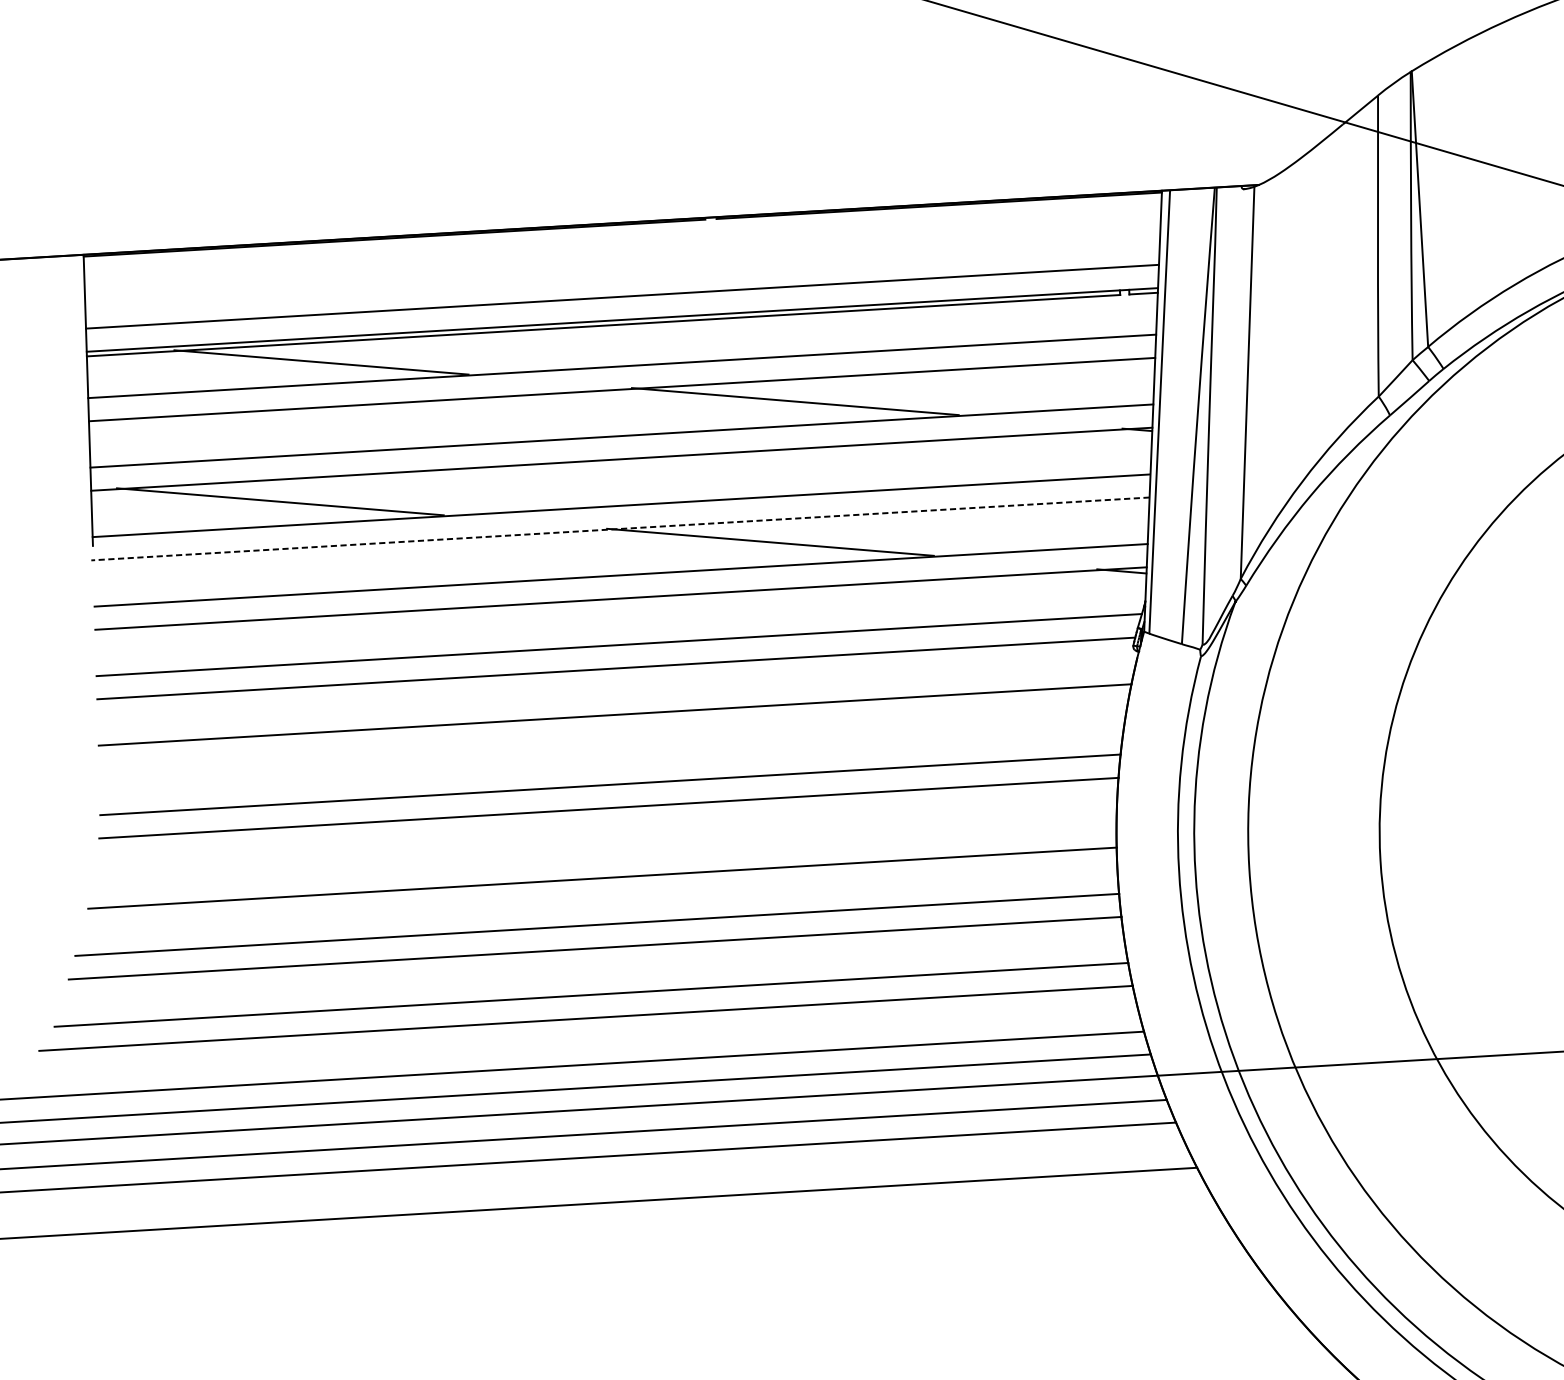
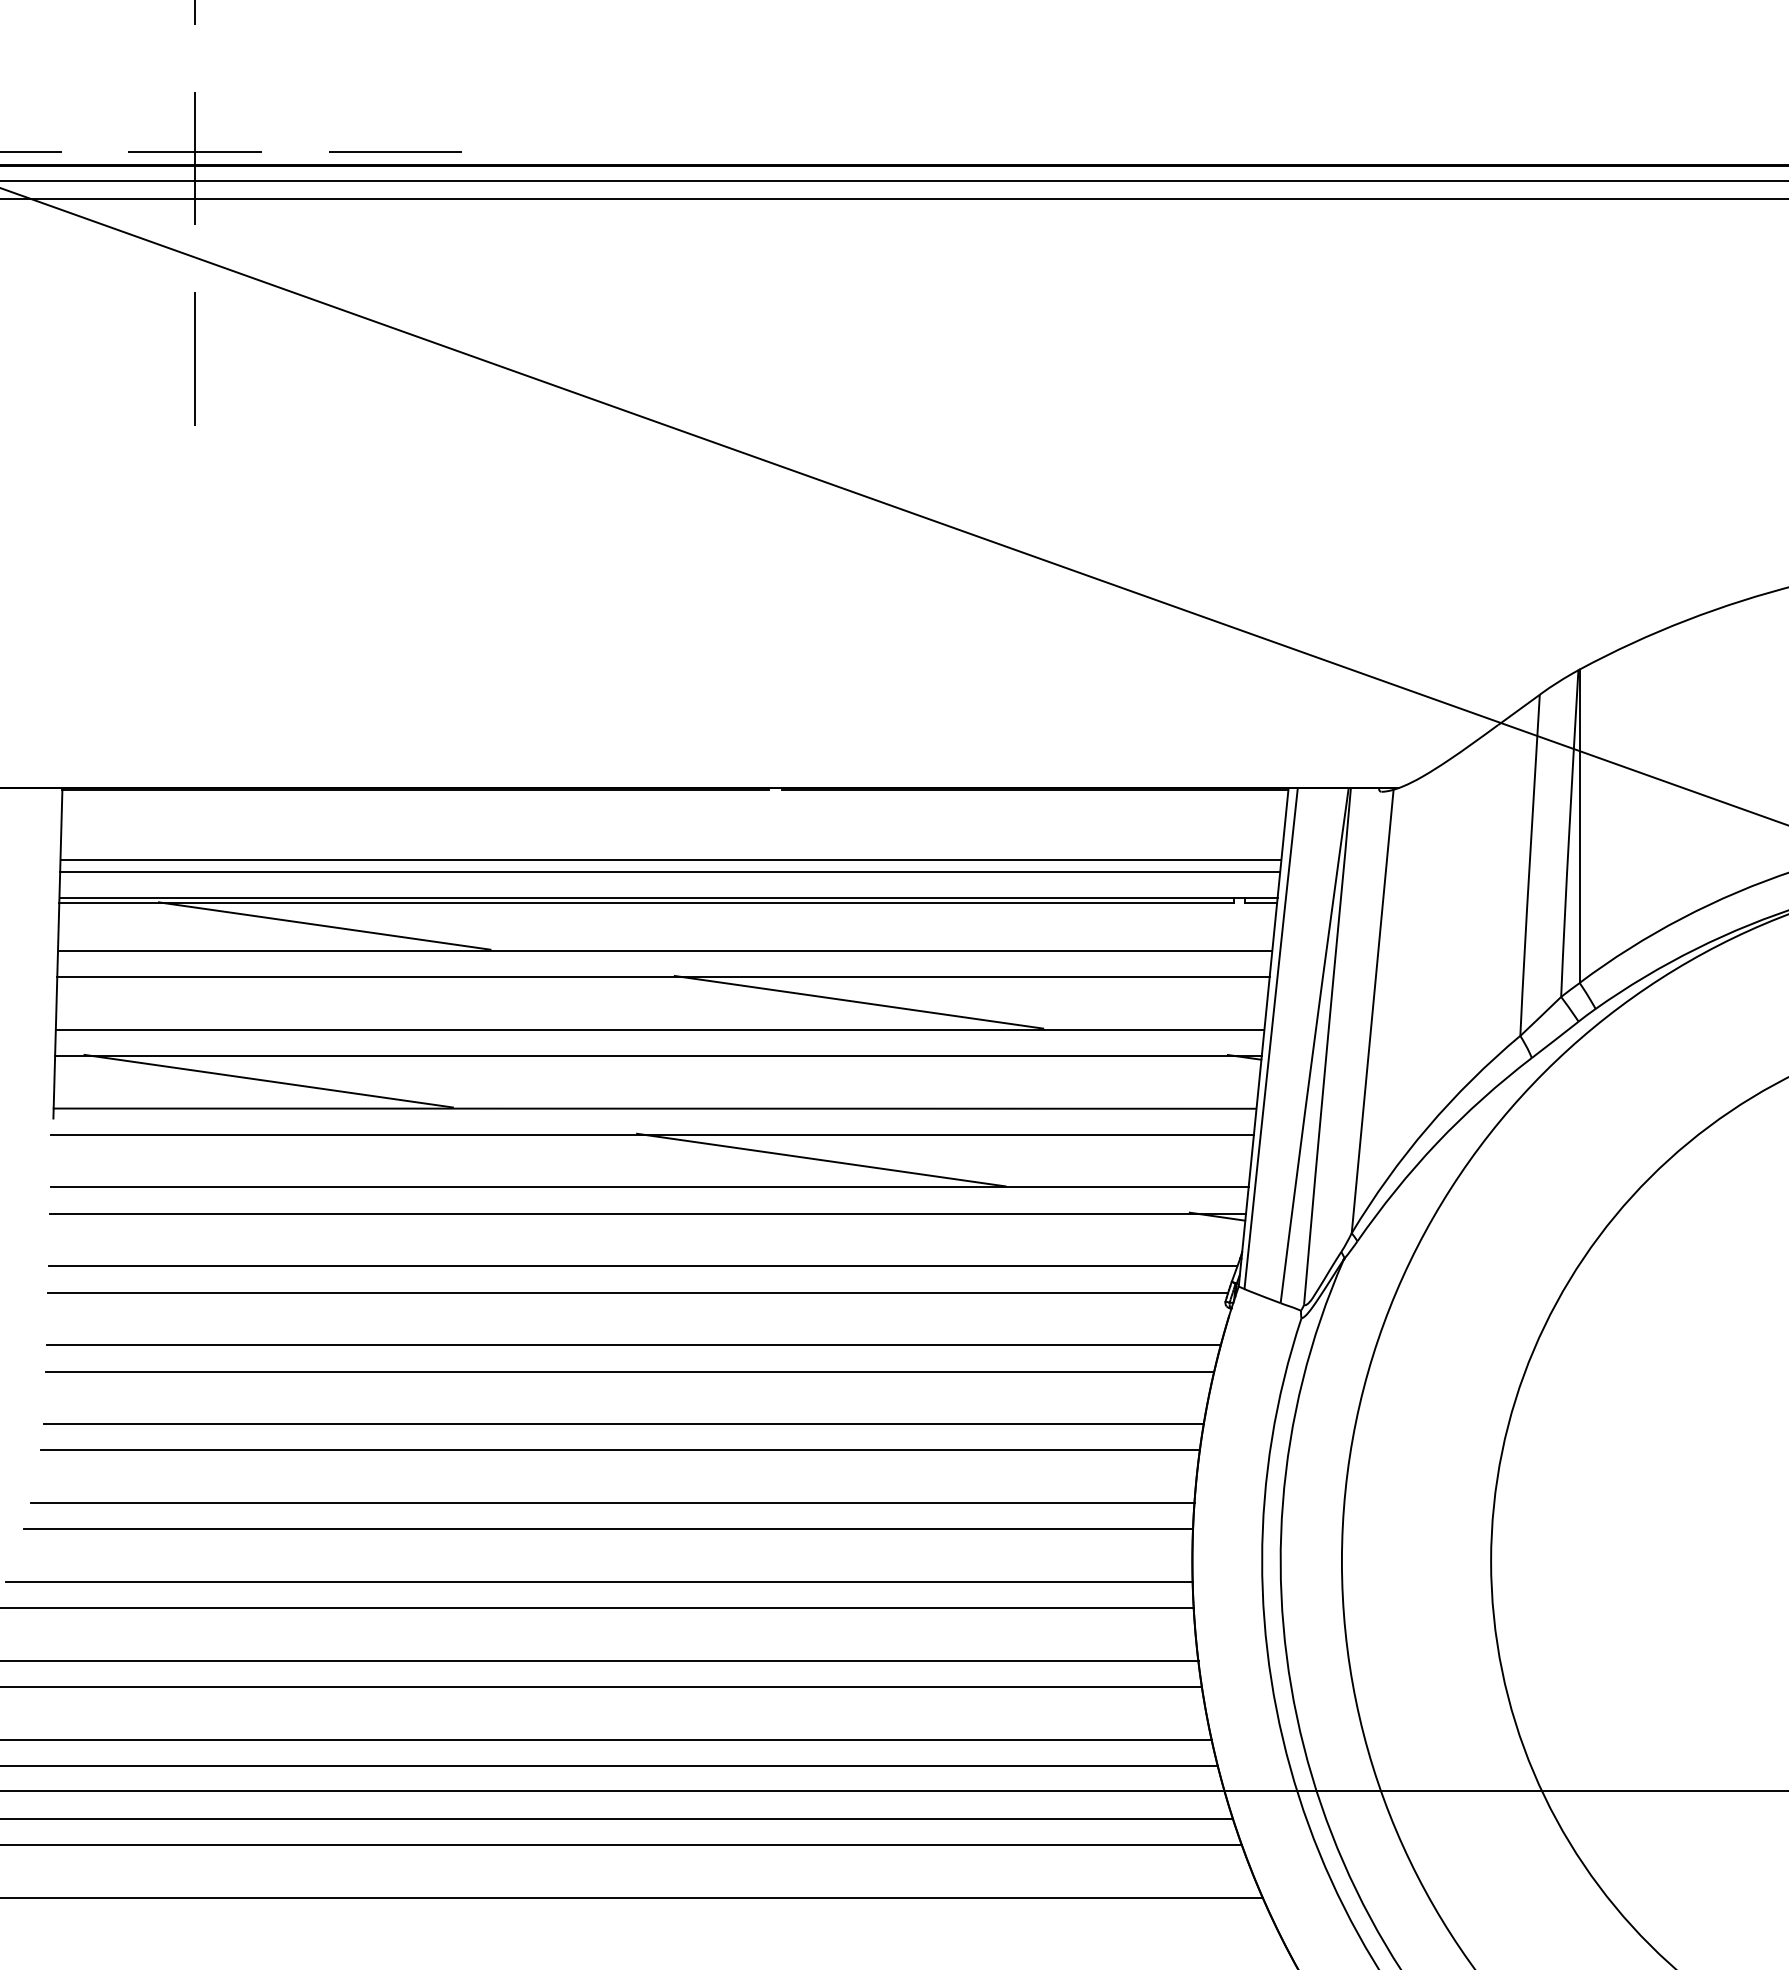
line: (622, 285) -> (670, 859), added
line: (620, 528) -> (652, 1134), dashed -> solid
line: (612, 738) -> (629, 1371), added
line: (604, 855) -> (612, 1503), added

